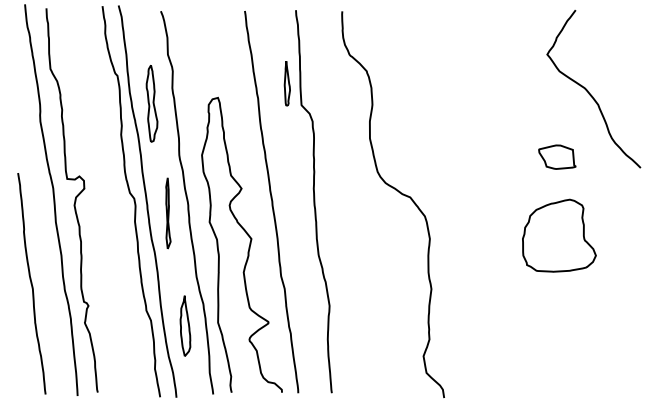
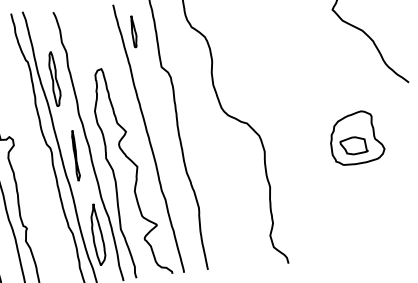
part: (286, 83) -> (133, 31), moved
part: (557, 156) -> (354, 145), moved
part: (185, 325) -> (97, 234), size x1.43

